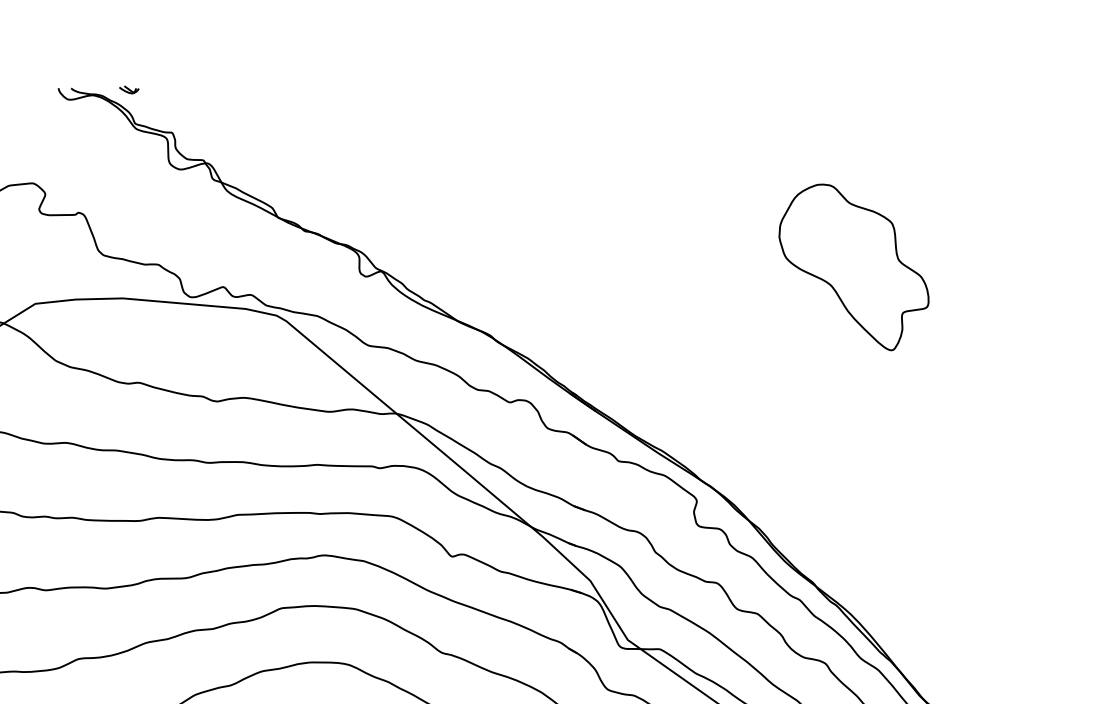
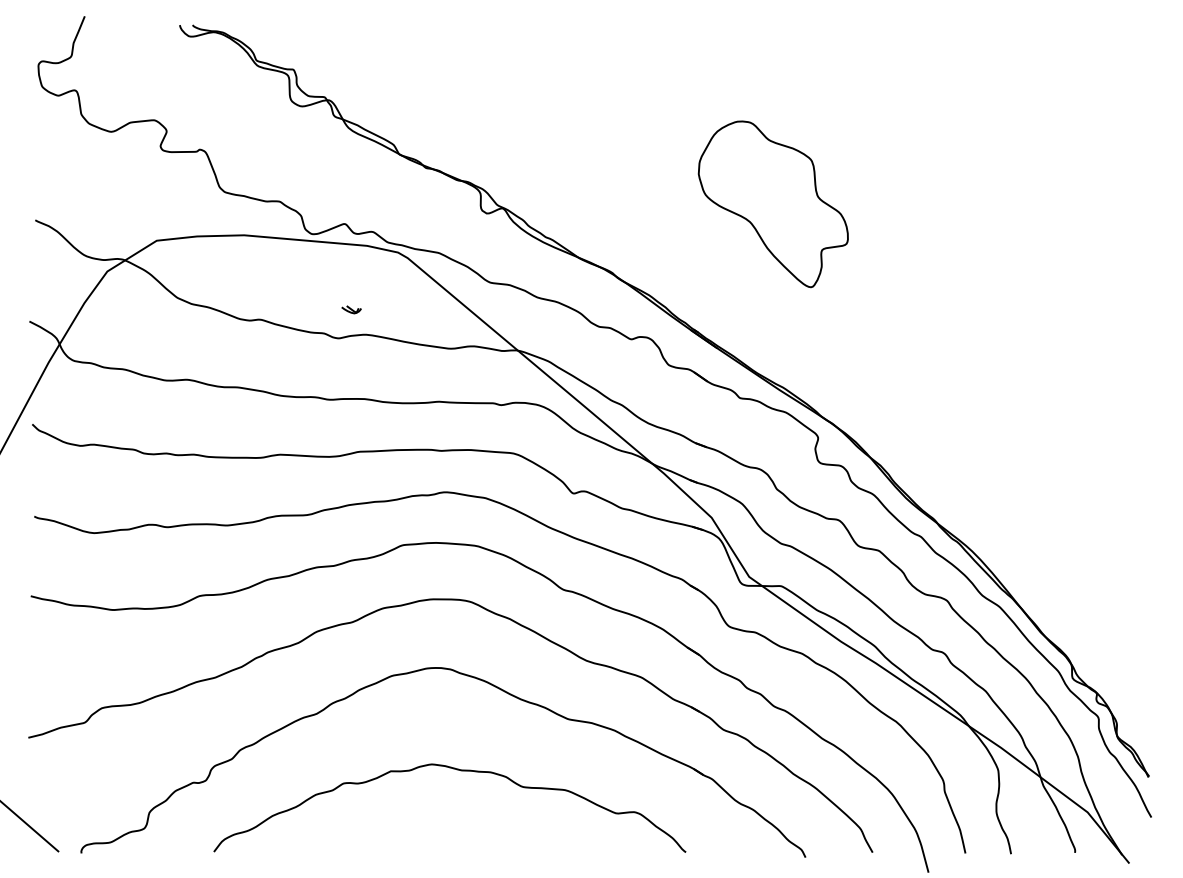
part: (129, 89) -> (351, 309), moved
part: (853, 267) -> (772, 204), moved

